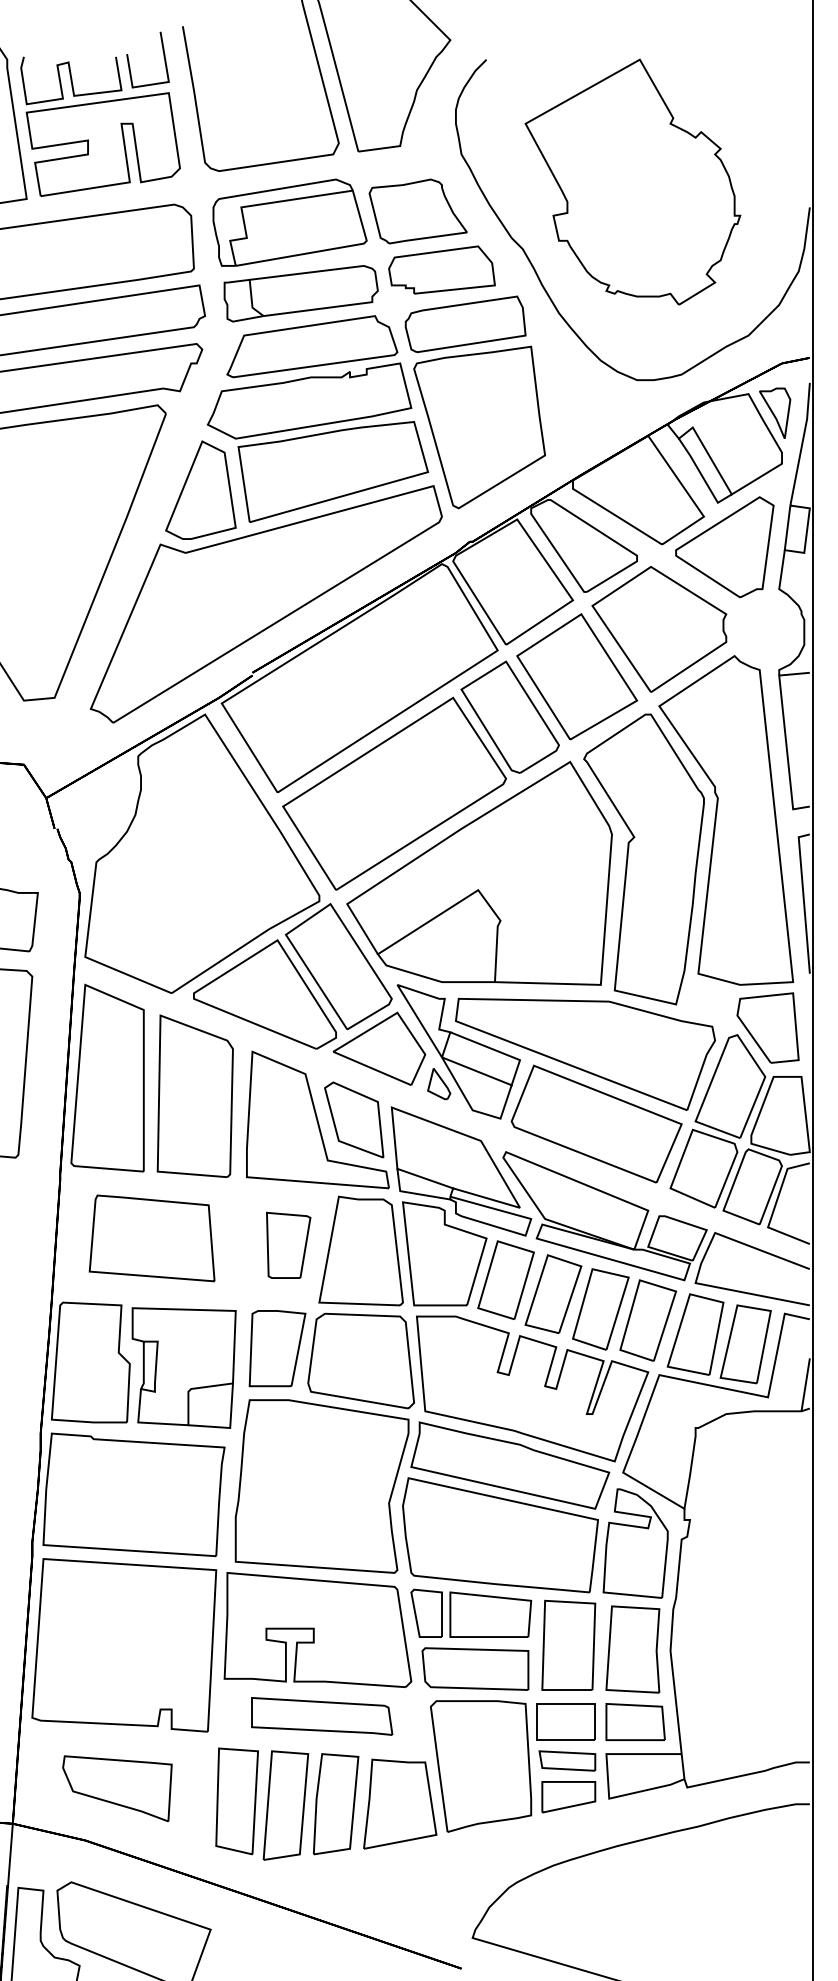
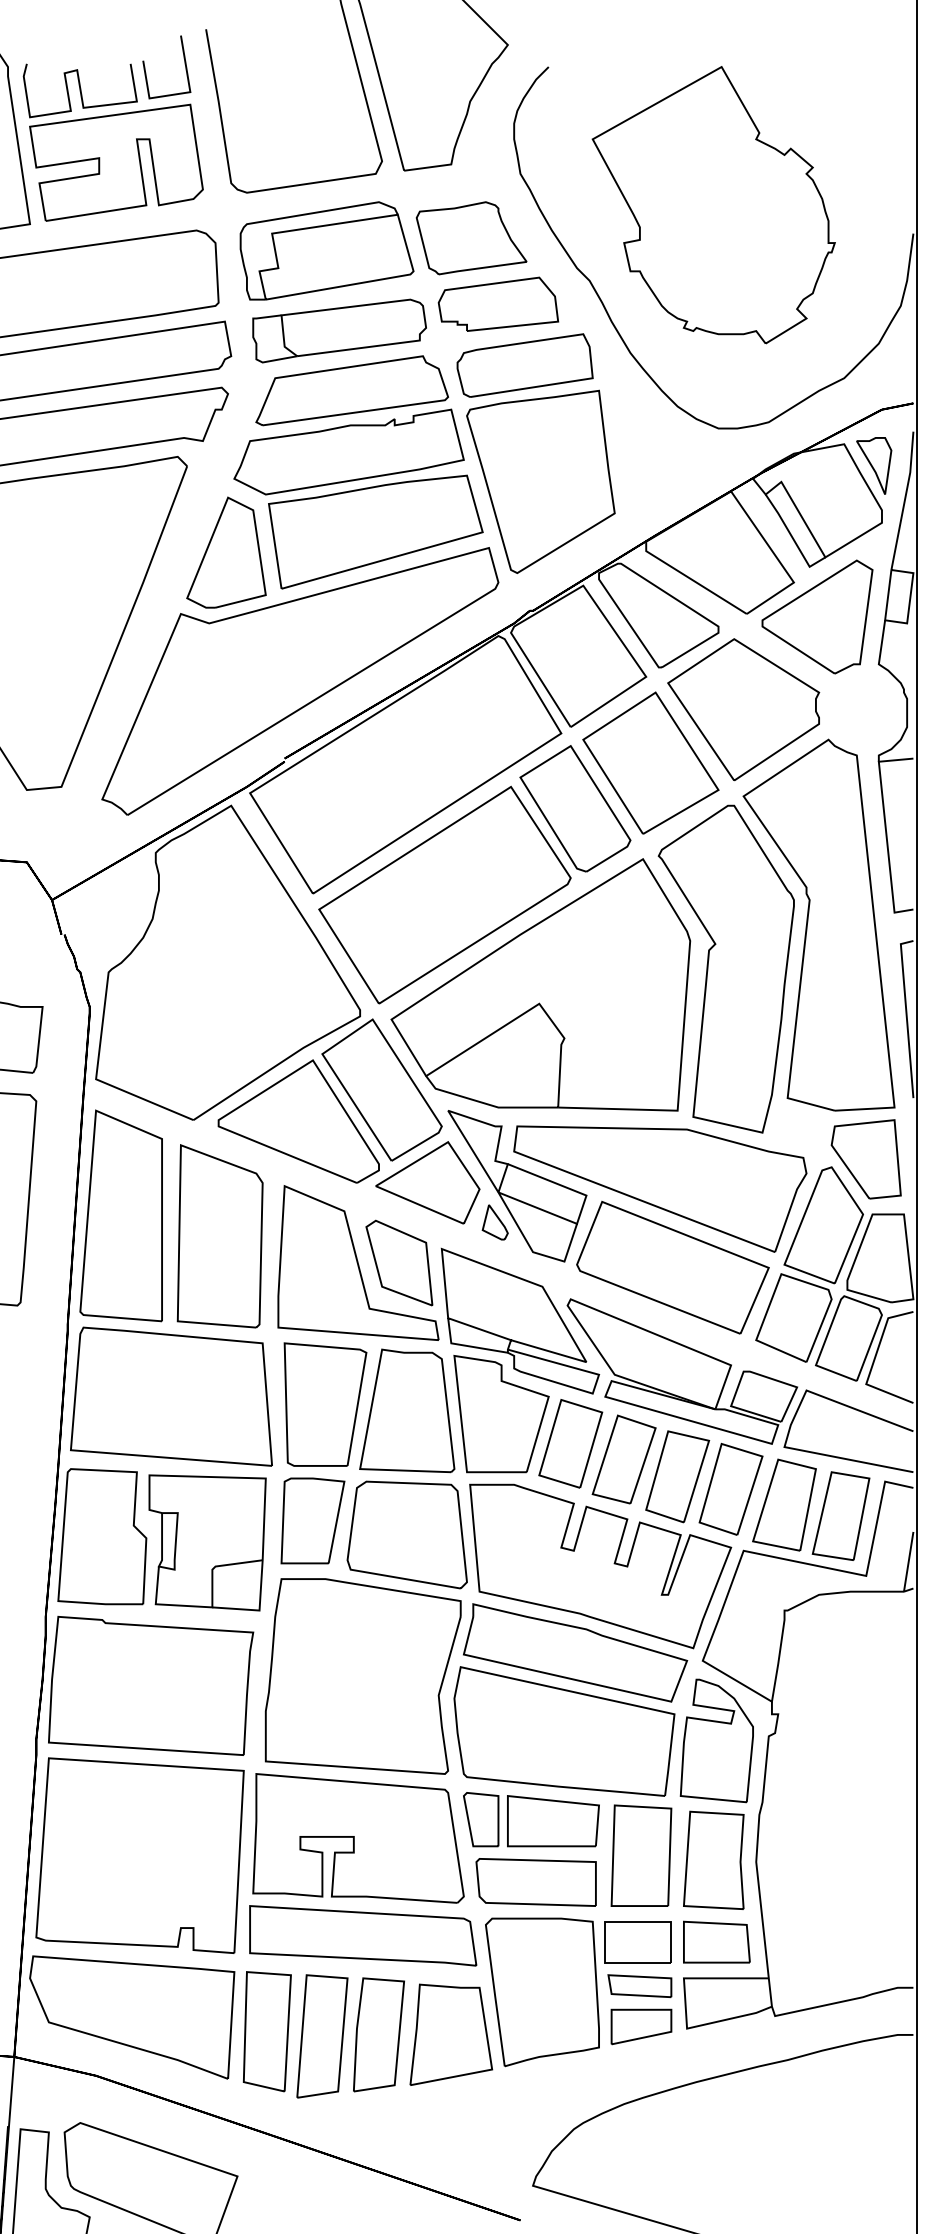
part: (152, 1238) -> (171, 1396), size x1.43
part: (288, 1245) -> (325, 1404), size x1.67
part: (322, 1716) -> (363, 1935), size x1.43
part: (117, 1788) -> (132, 2017), size x1.67

